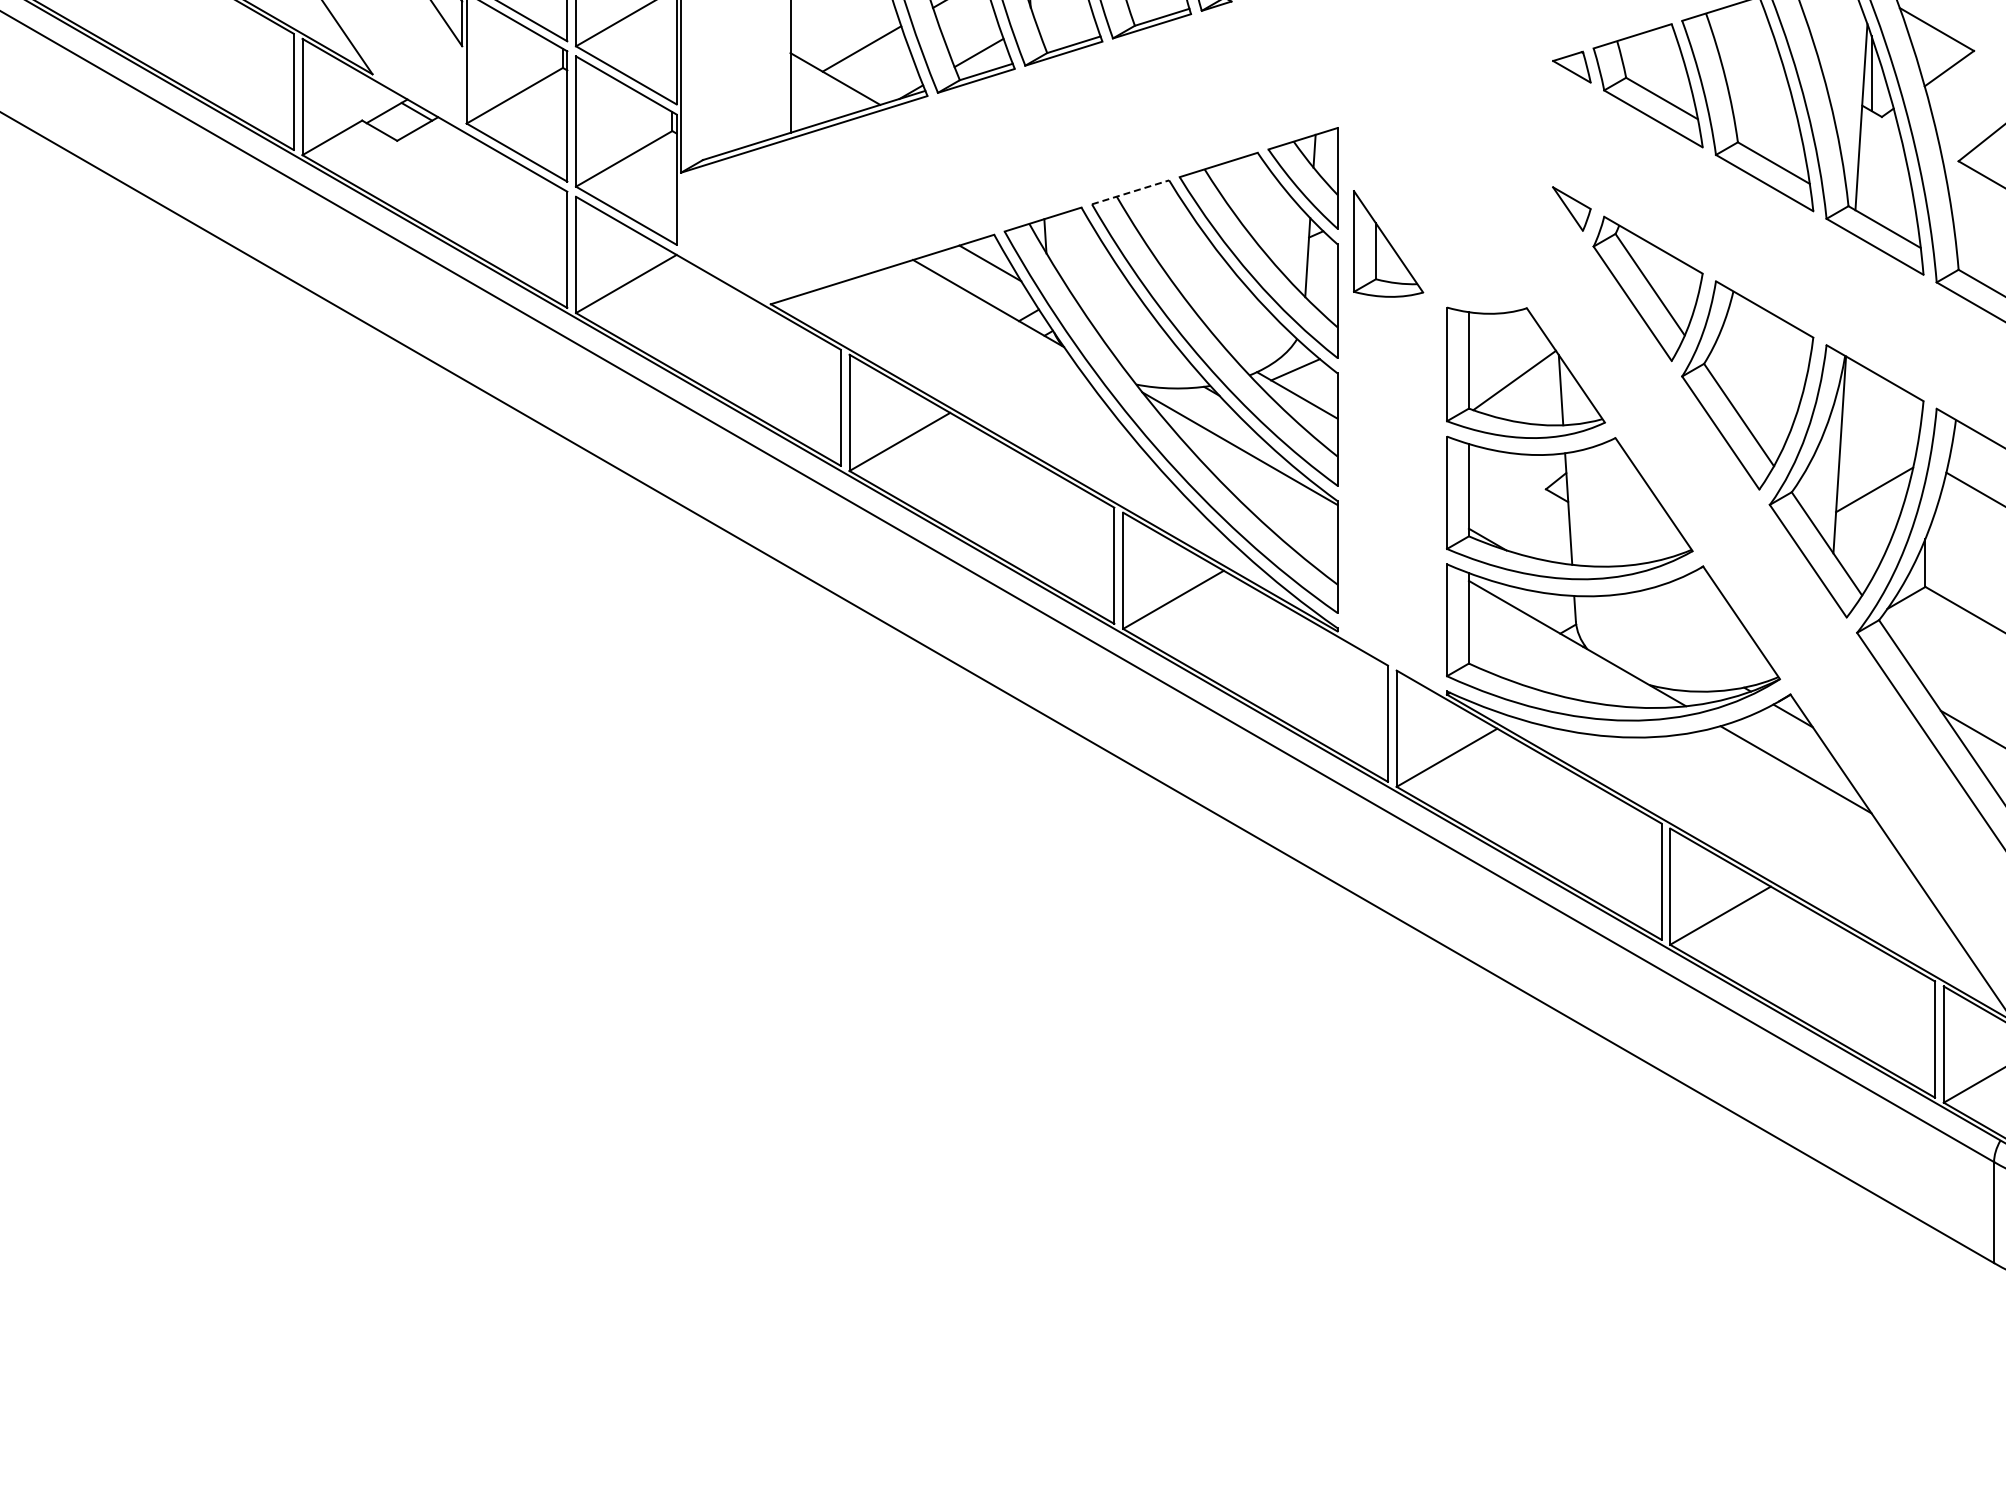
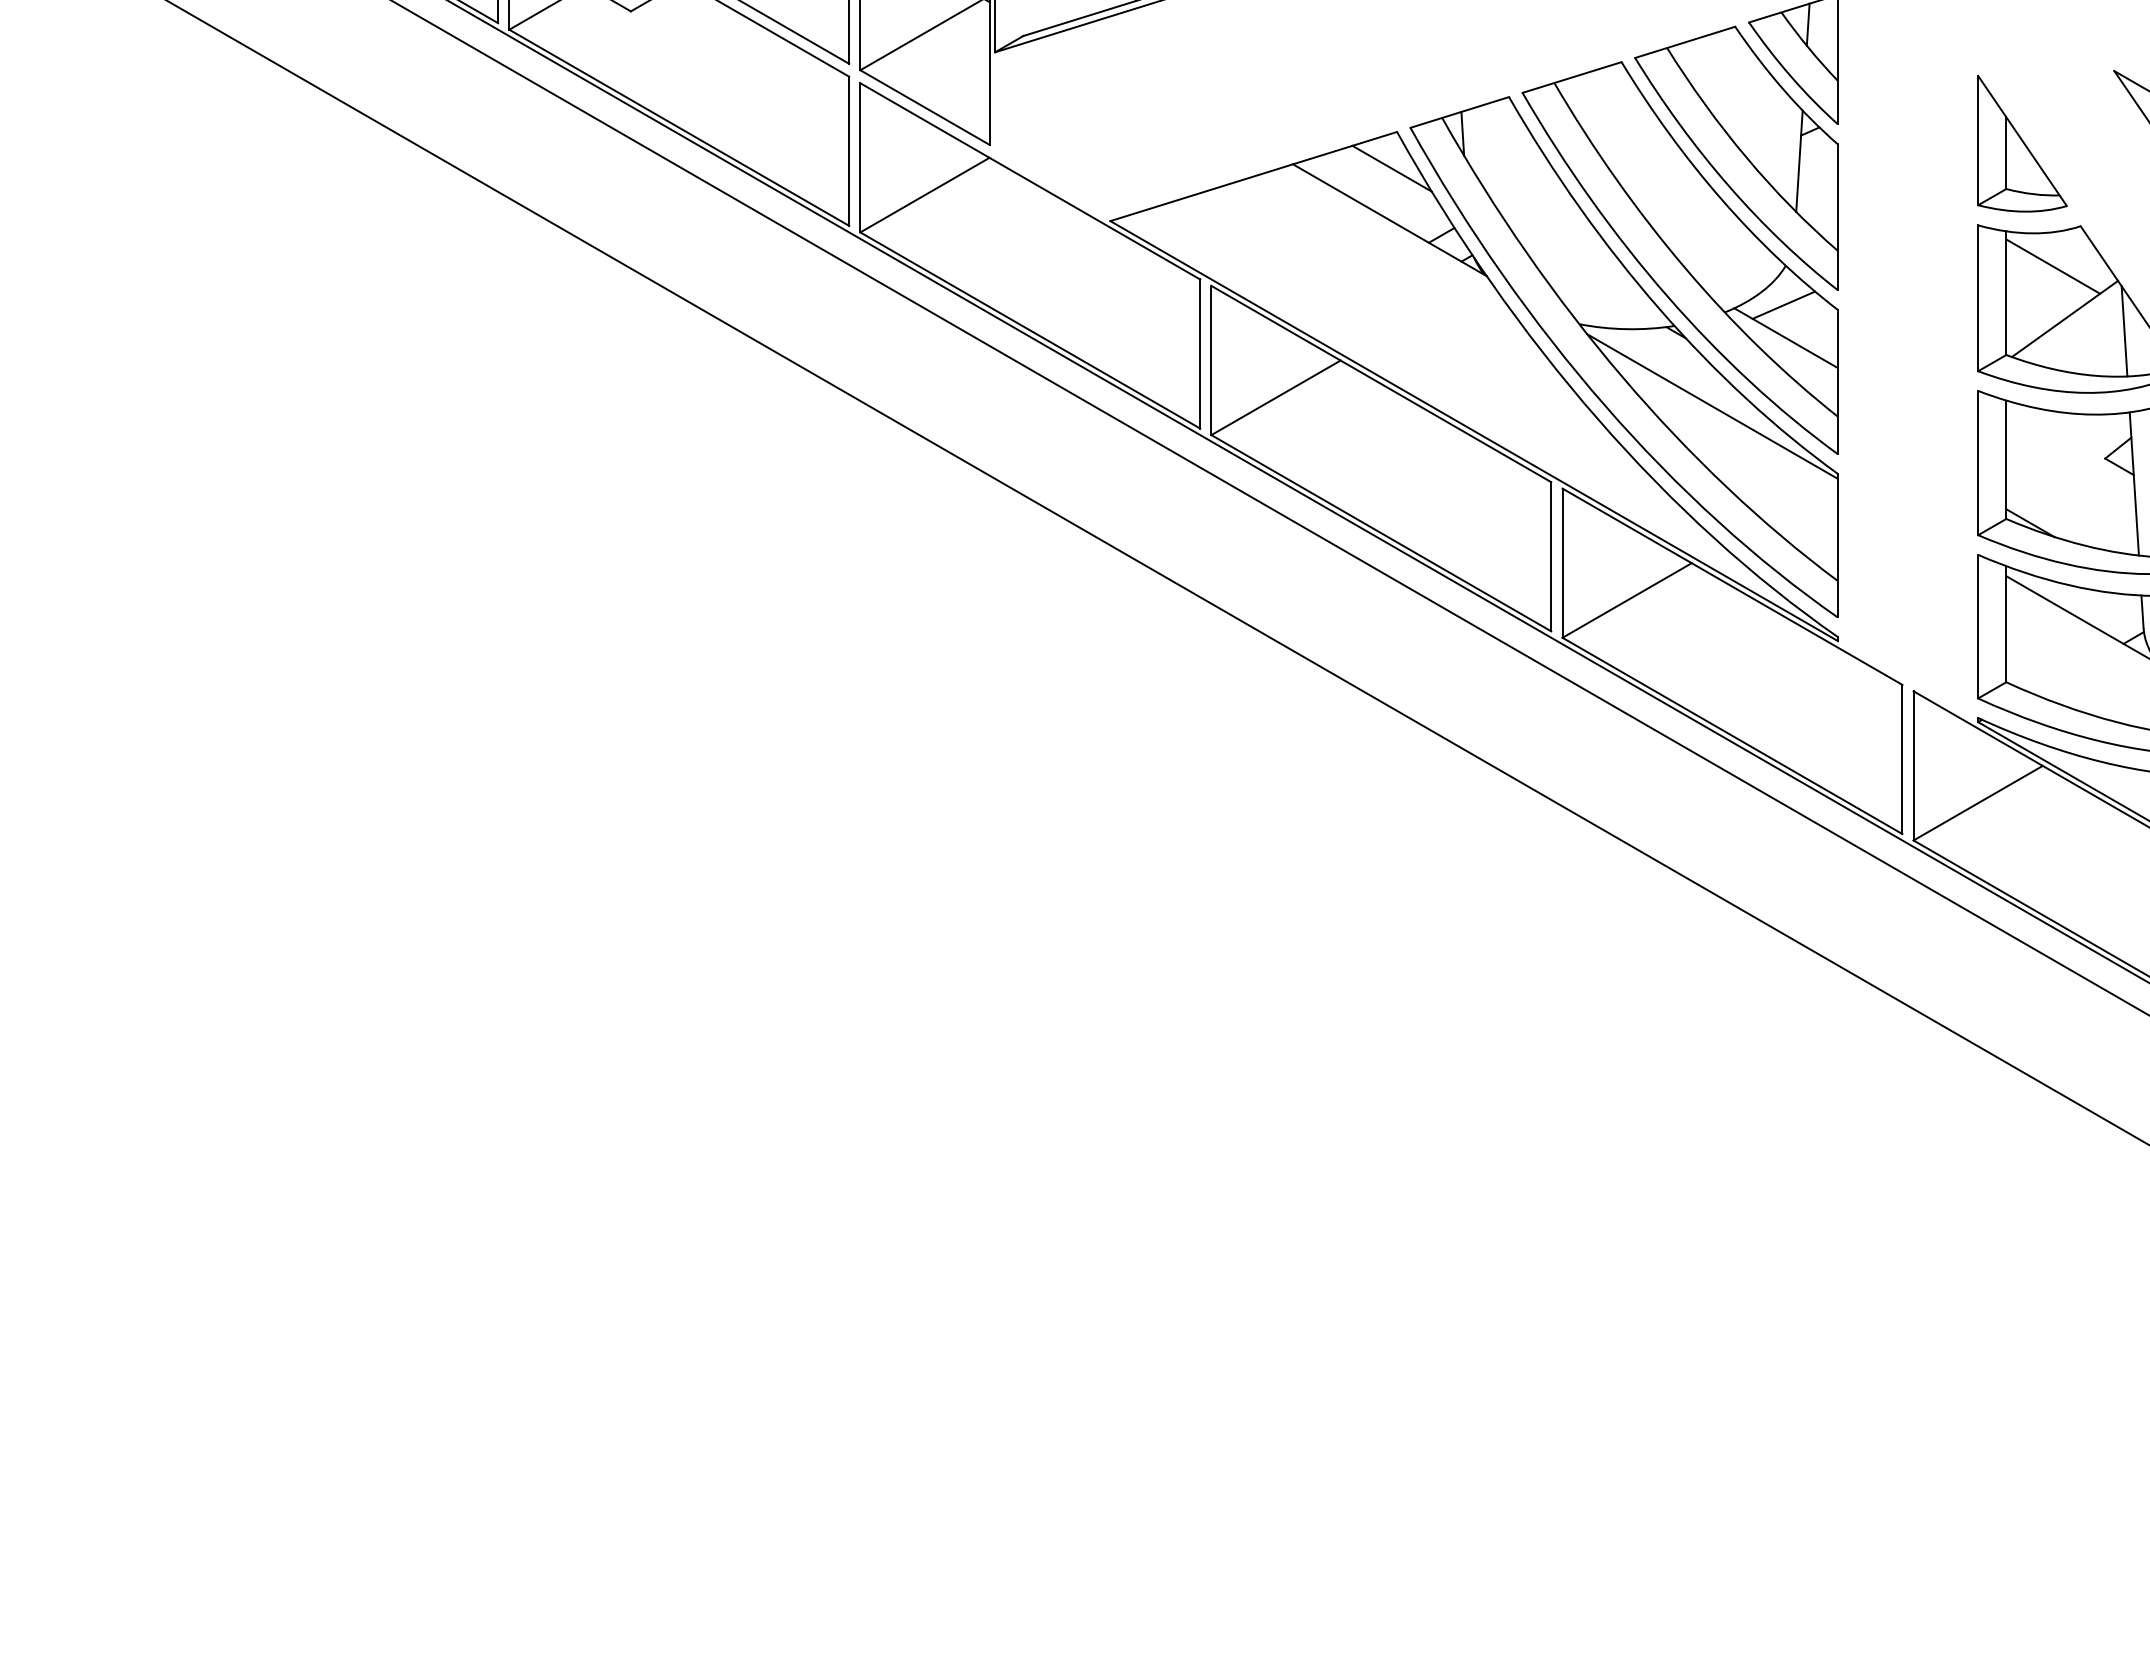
line: (1131, 192) -> (1573, 77), dashed -> solid
part: (1388, 243) -> (2022, 143), moved
line: (1505, 339) -> (2053, 266), added

